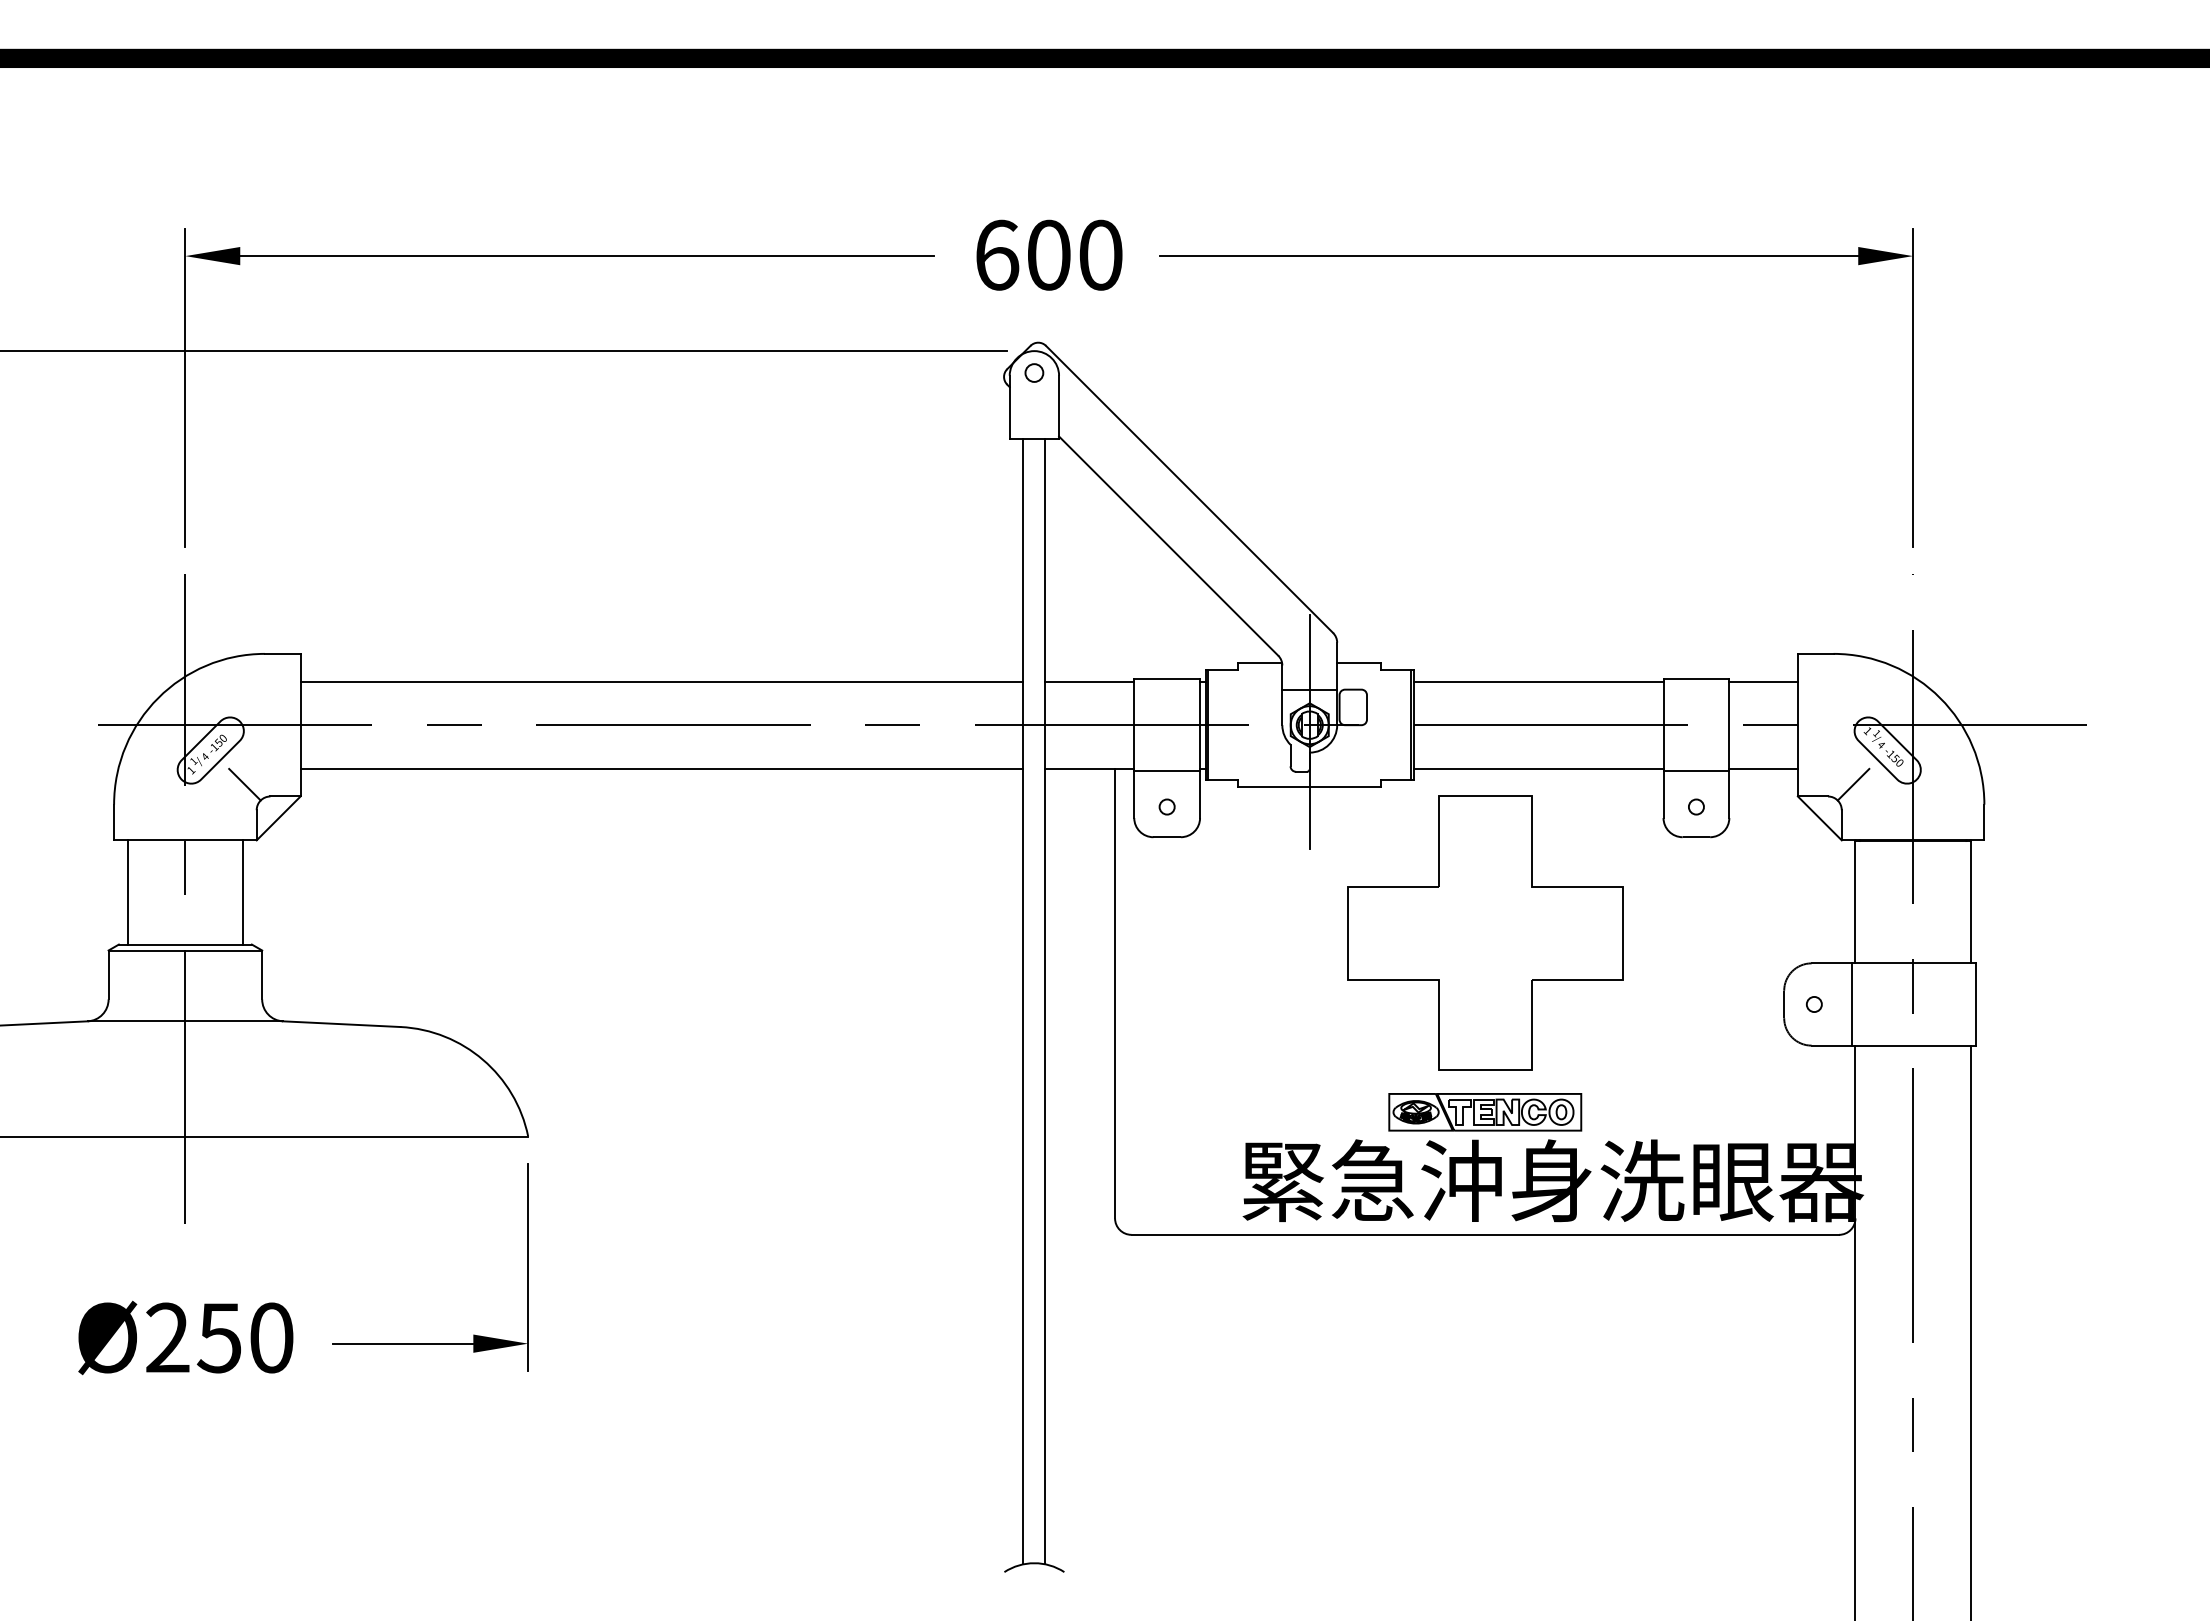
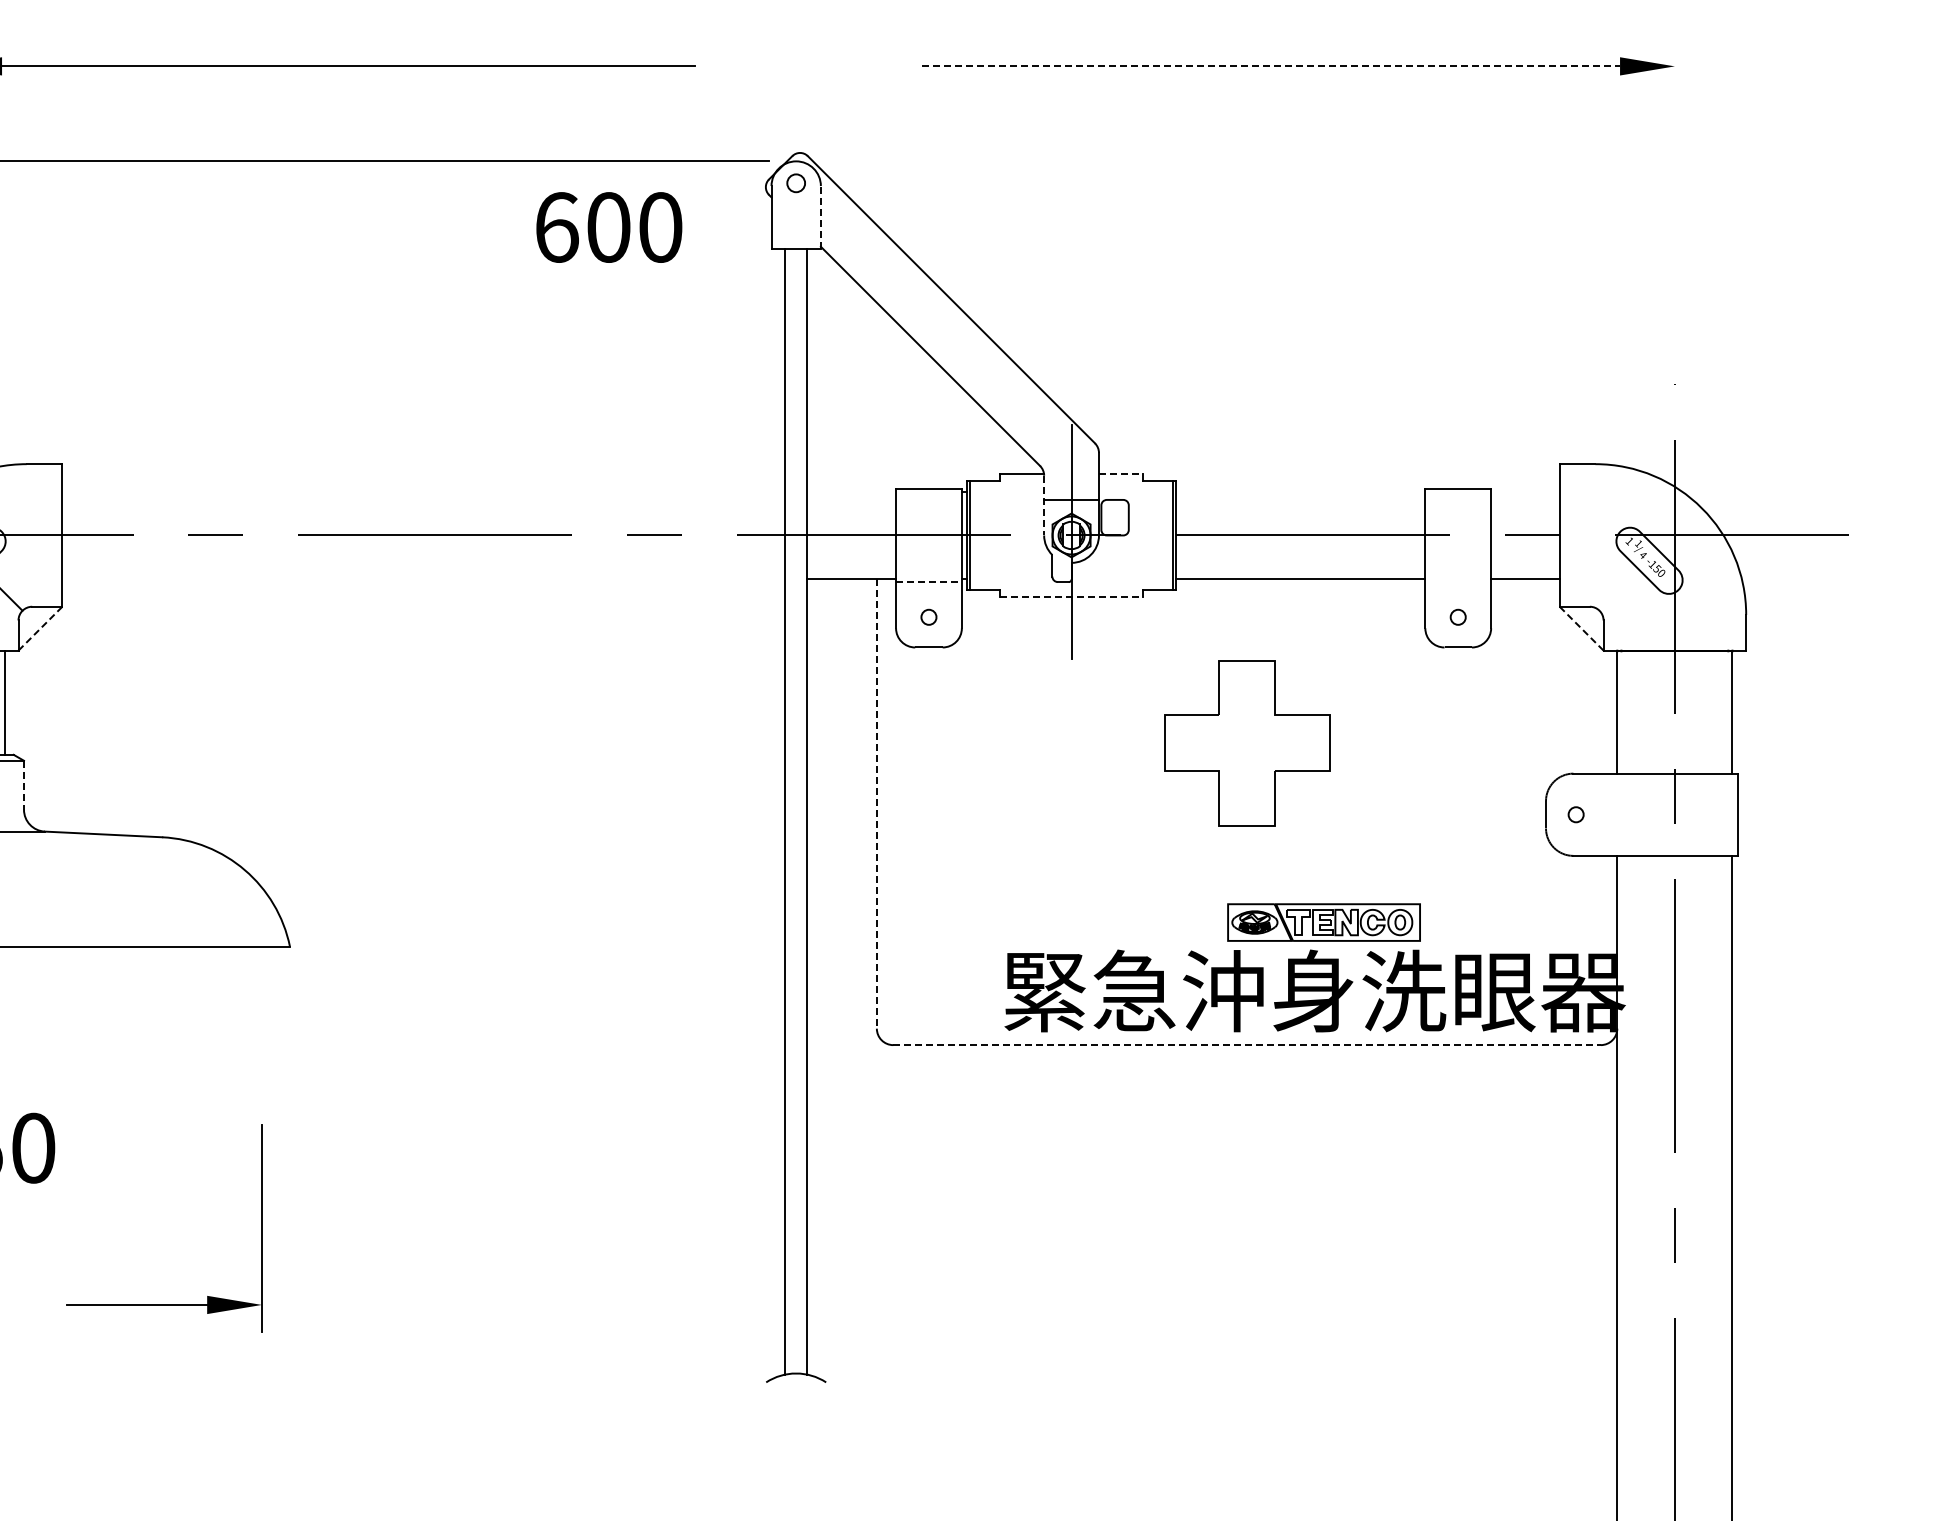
text: (1049, 254) -> (609, 226), moved
line: (1509, 256) -> (1271, 66), solid -> dashed
line: (1913, 387) -> (1675, 197), removed
line: (1059, 407) -> (821, 217), solid -> dashed
line: (1359, 663) -> (1121, 473), solid -> dashed
line: (661, 681) -> (423, 491), removed
line: (1089, 681) -> (851, 491), removed
line: (1538, 681) -> (1300, 491), removed
line: (1763, 681) -> (1525, 491), removed
line: (1282, 695) -> (1044, 505), solid -> dashed
line: (661, 768) -> (423, 578), removed
line: (1167, 771) -> (929, 581), solid -> dashed
line: (1696, 771) -> (1458, 581), removed
line: (1853, 784) -> (1615, 594), removed
line: (1310, 786) -> (1072, 596), solid -> dashed
line: (278, 818) -> (40, 628), solid -> dashed
line: (1819, 818) -> (1581, 628), solid -> dashed
part: (1485, 932) -> (1247, 742), size x0.6
line: (262, 975) -> (24, 785), solid -> dashed
line: (1115, 993) -> (877, 803), solid -> dashed
line: (1851, 1004) -> (1613, 814), removed
part: (1485, 1112) -> (1324, 922), moved
line: (1485, 1234) -> (1247, 1044), solid -> dashed
part: (430, 1343) -> (164, 1304), moved

